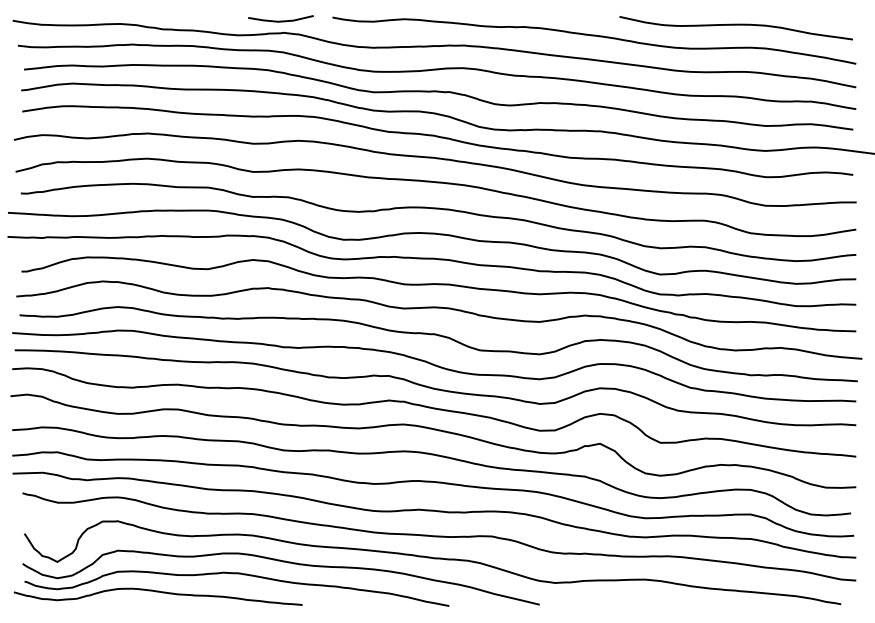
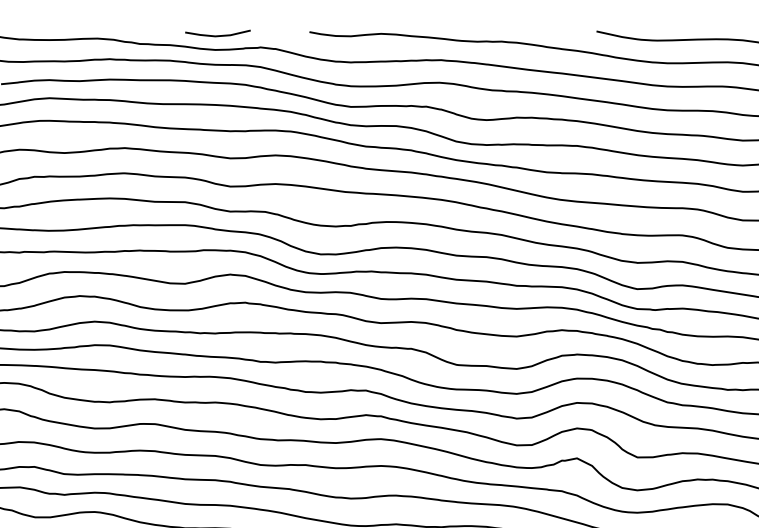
line: (280, 20) -> (217, 35), moved

